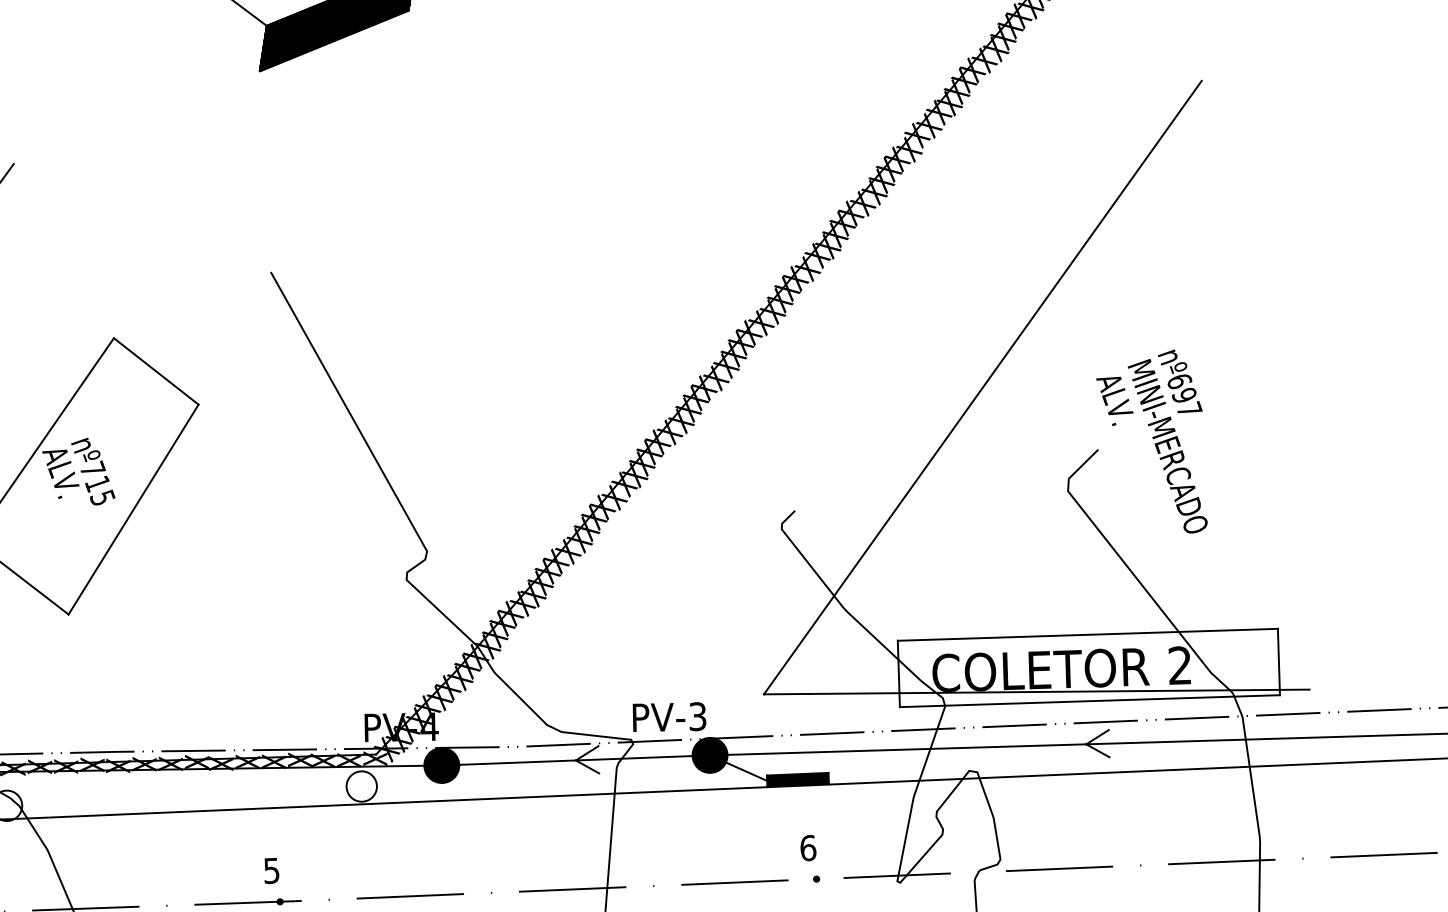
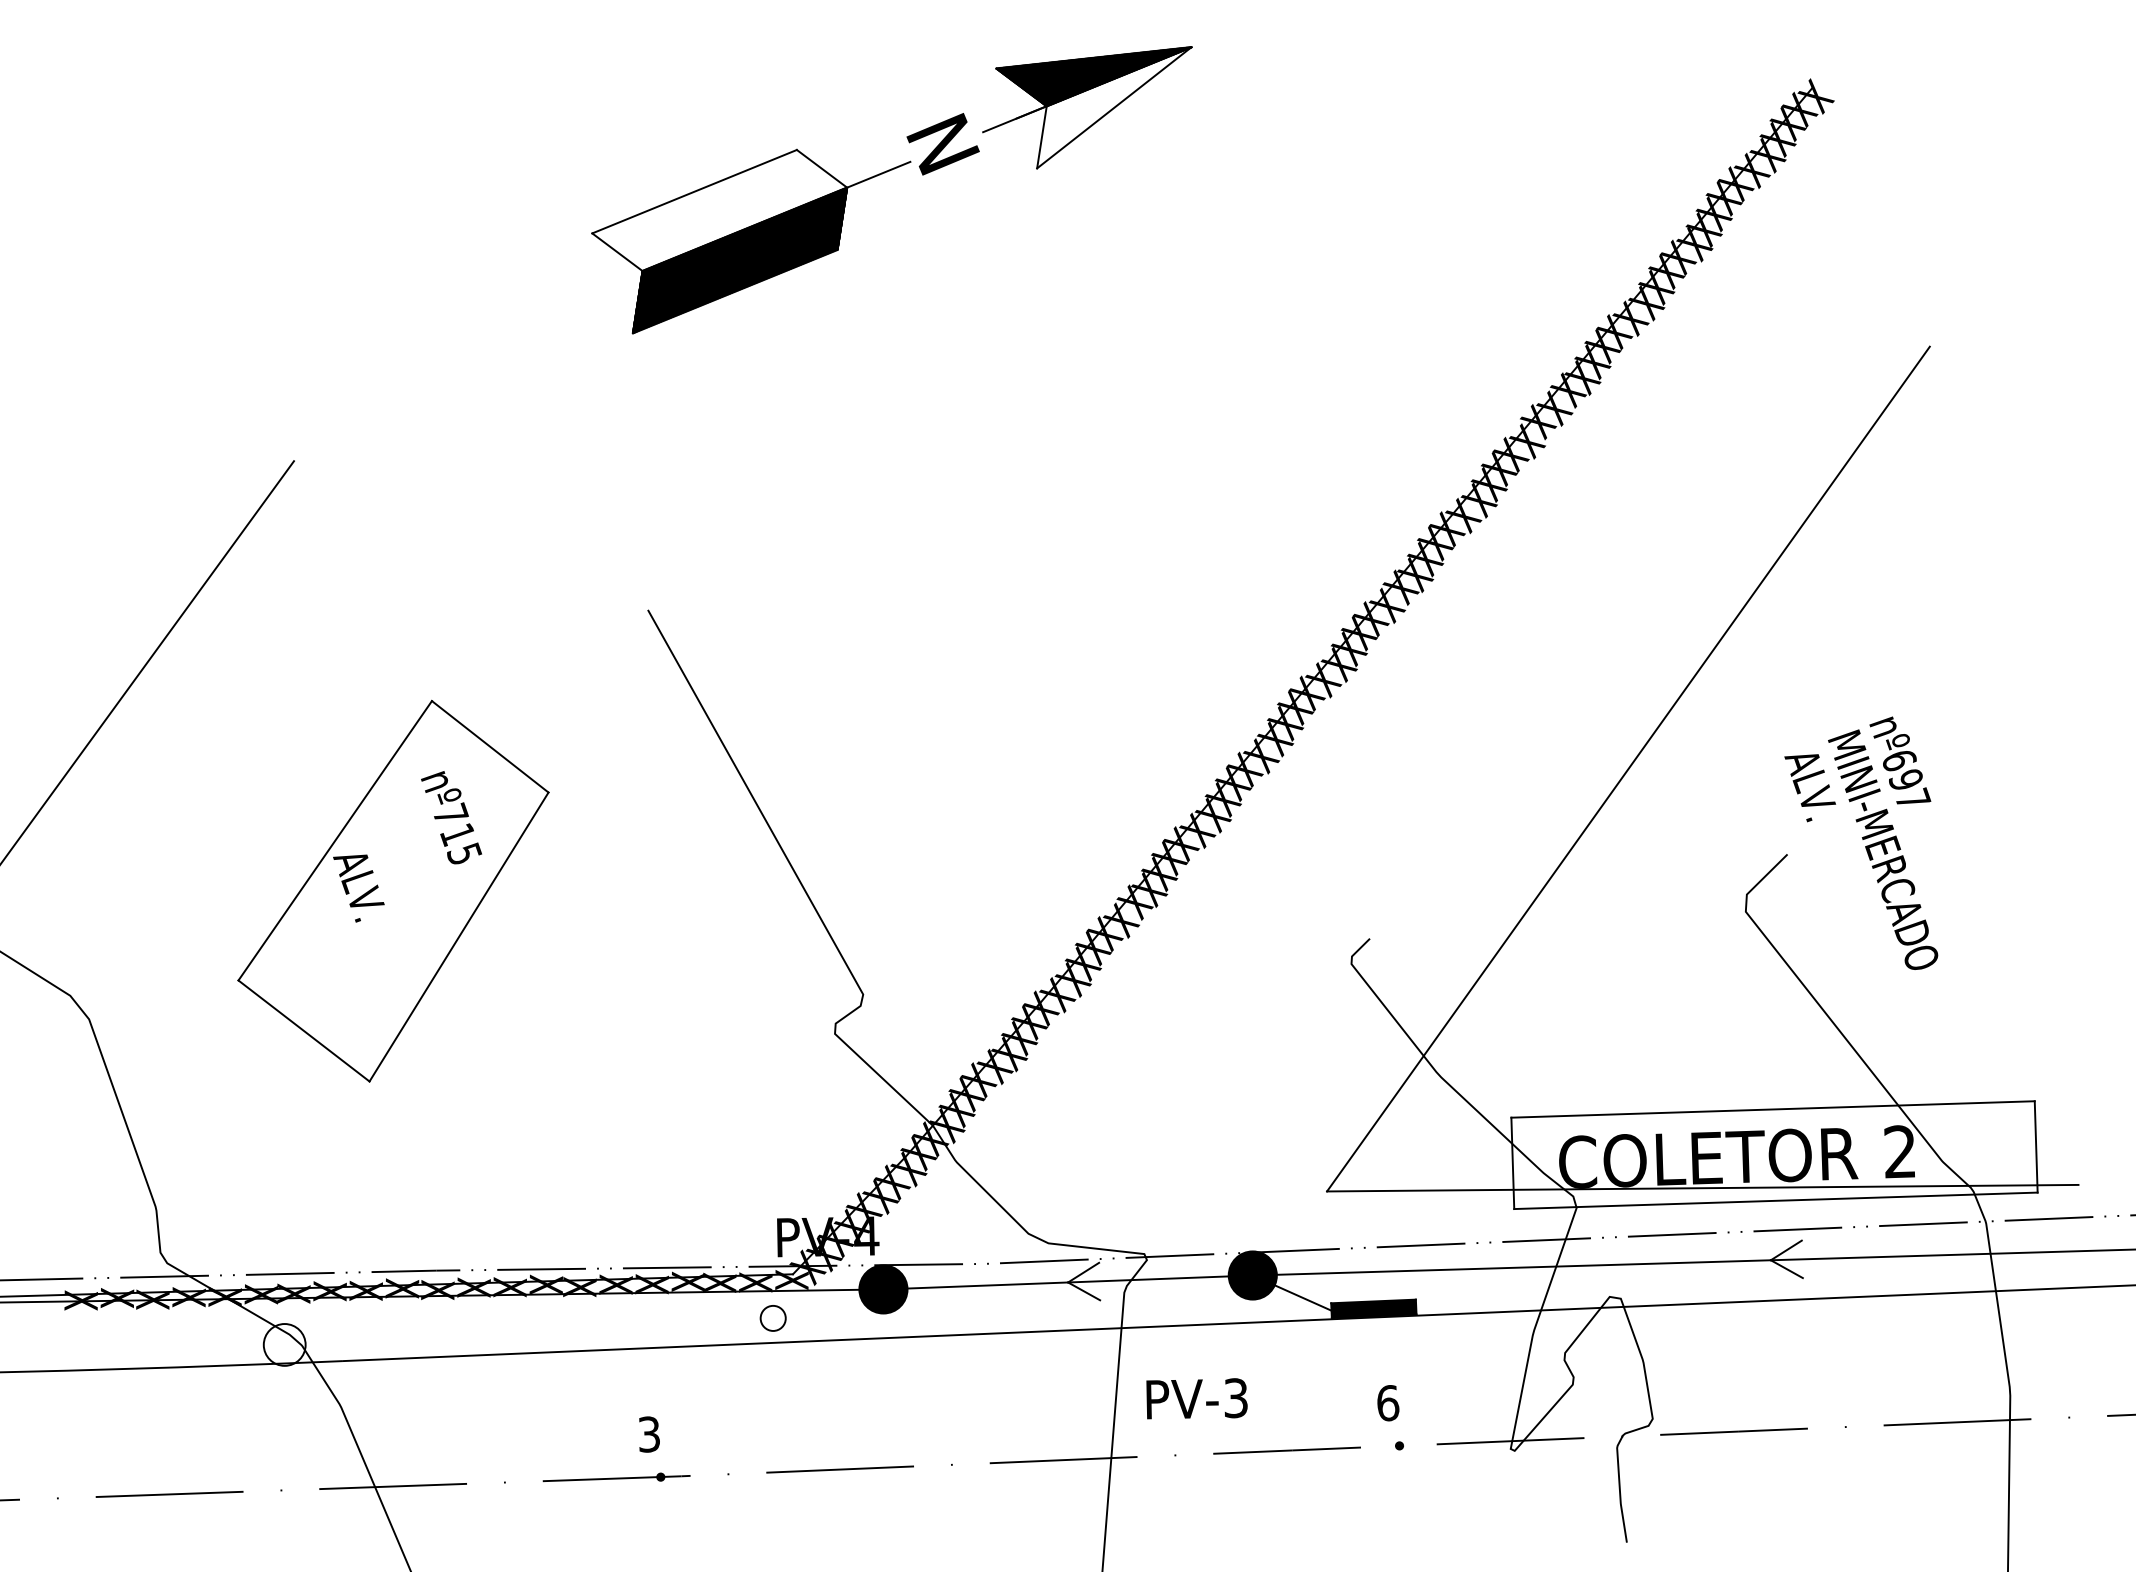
text: (93, 471) -> (451, 817), moved
text: (669, 716) -> (1196, 1398), moved
circle: (361, 786) -> (773, 1318), size x0.6
text: (271, 870) -> (649, 1434), 5 -> 3

